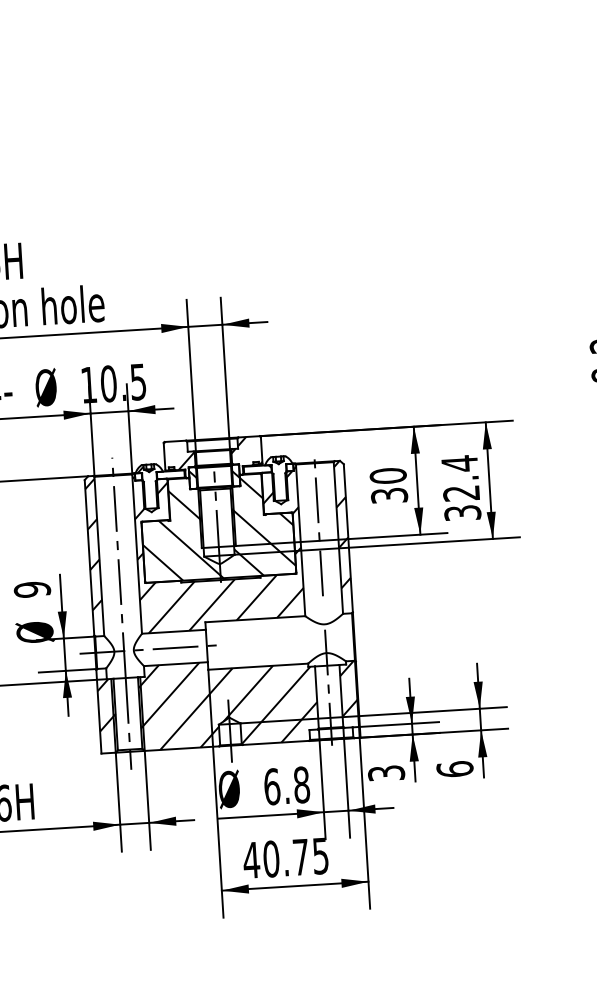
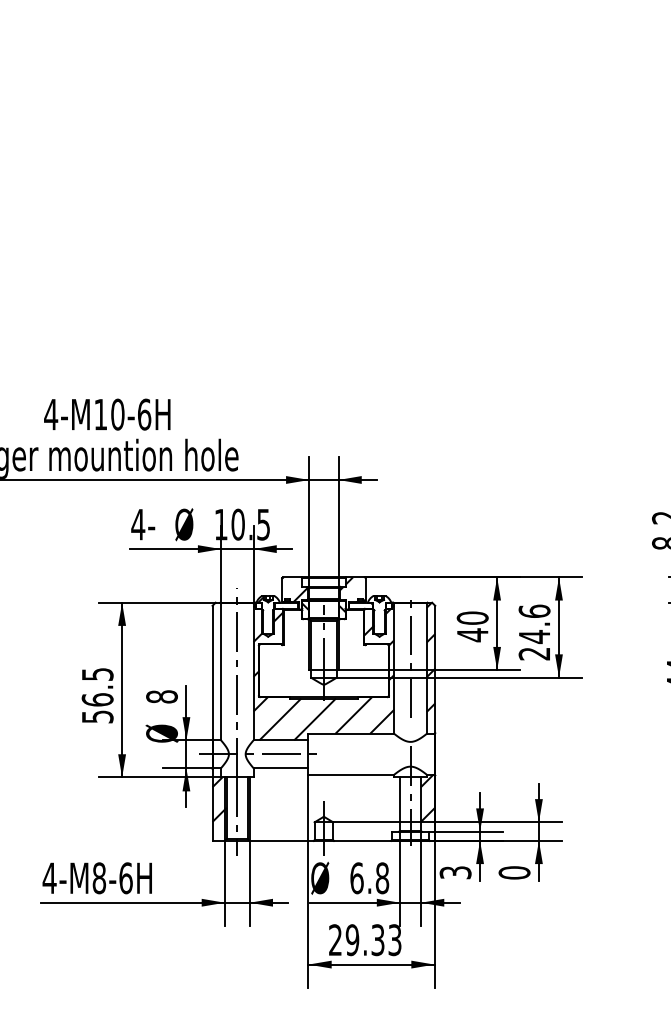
text: (461, 488) -> (534, 632), 32.4 -> 24.6
text: (389, 496) -> (472, 635), 30 -> 40
hatch: (217, 528) -> (323, 654), removed
hatch: (93, 544) -> (216, 661), removed
text: (31, 589) -> (161, 696), 9 -> 8
hatch: (227, 703) -> (323, 804), removed
text: (454, 768) -> (514, 872), 6 -> 0
text: (285, 858) -> (364, 940), 40.75 -> 29.33

